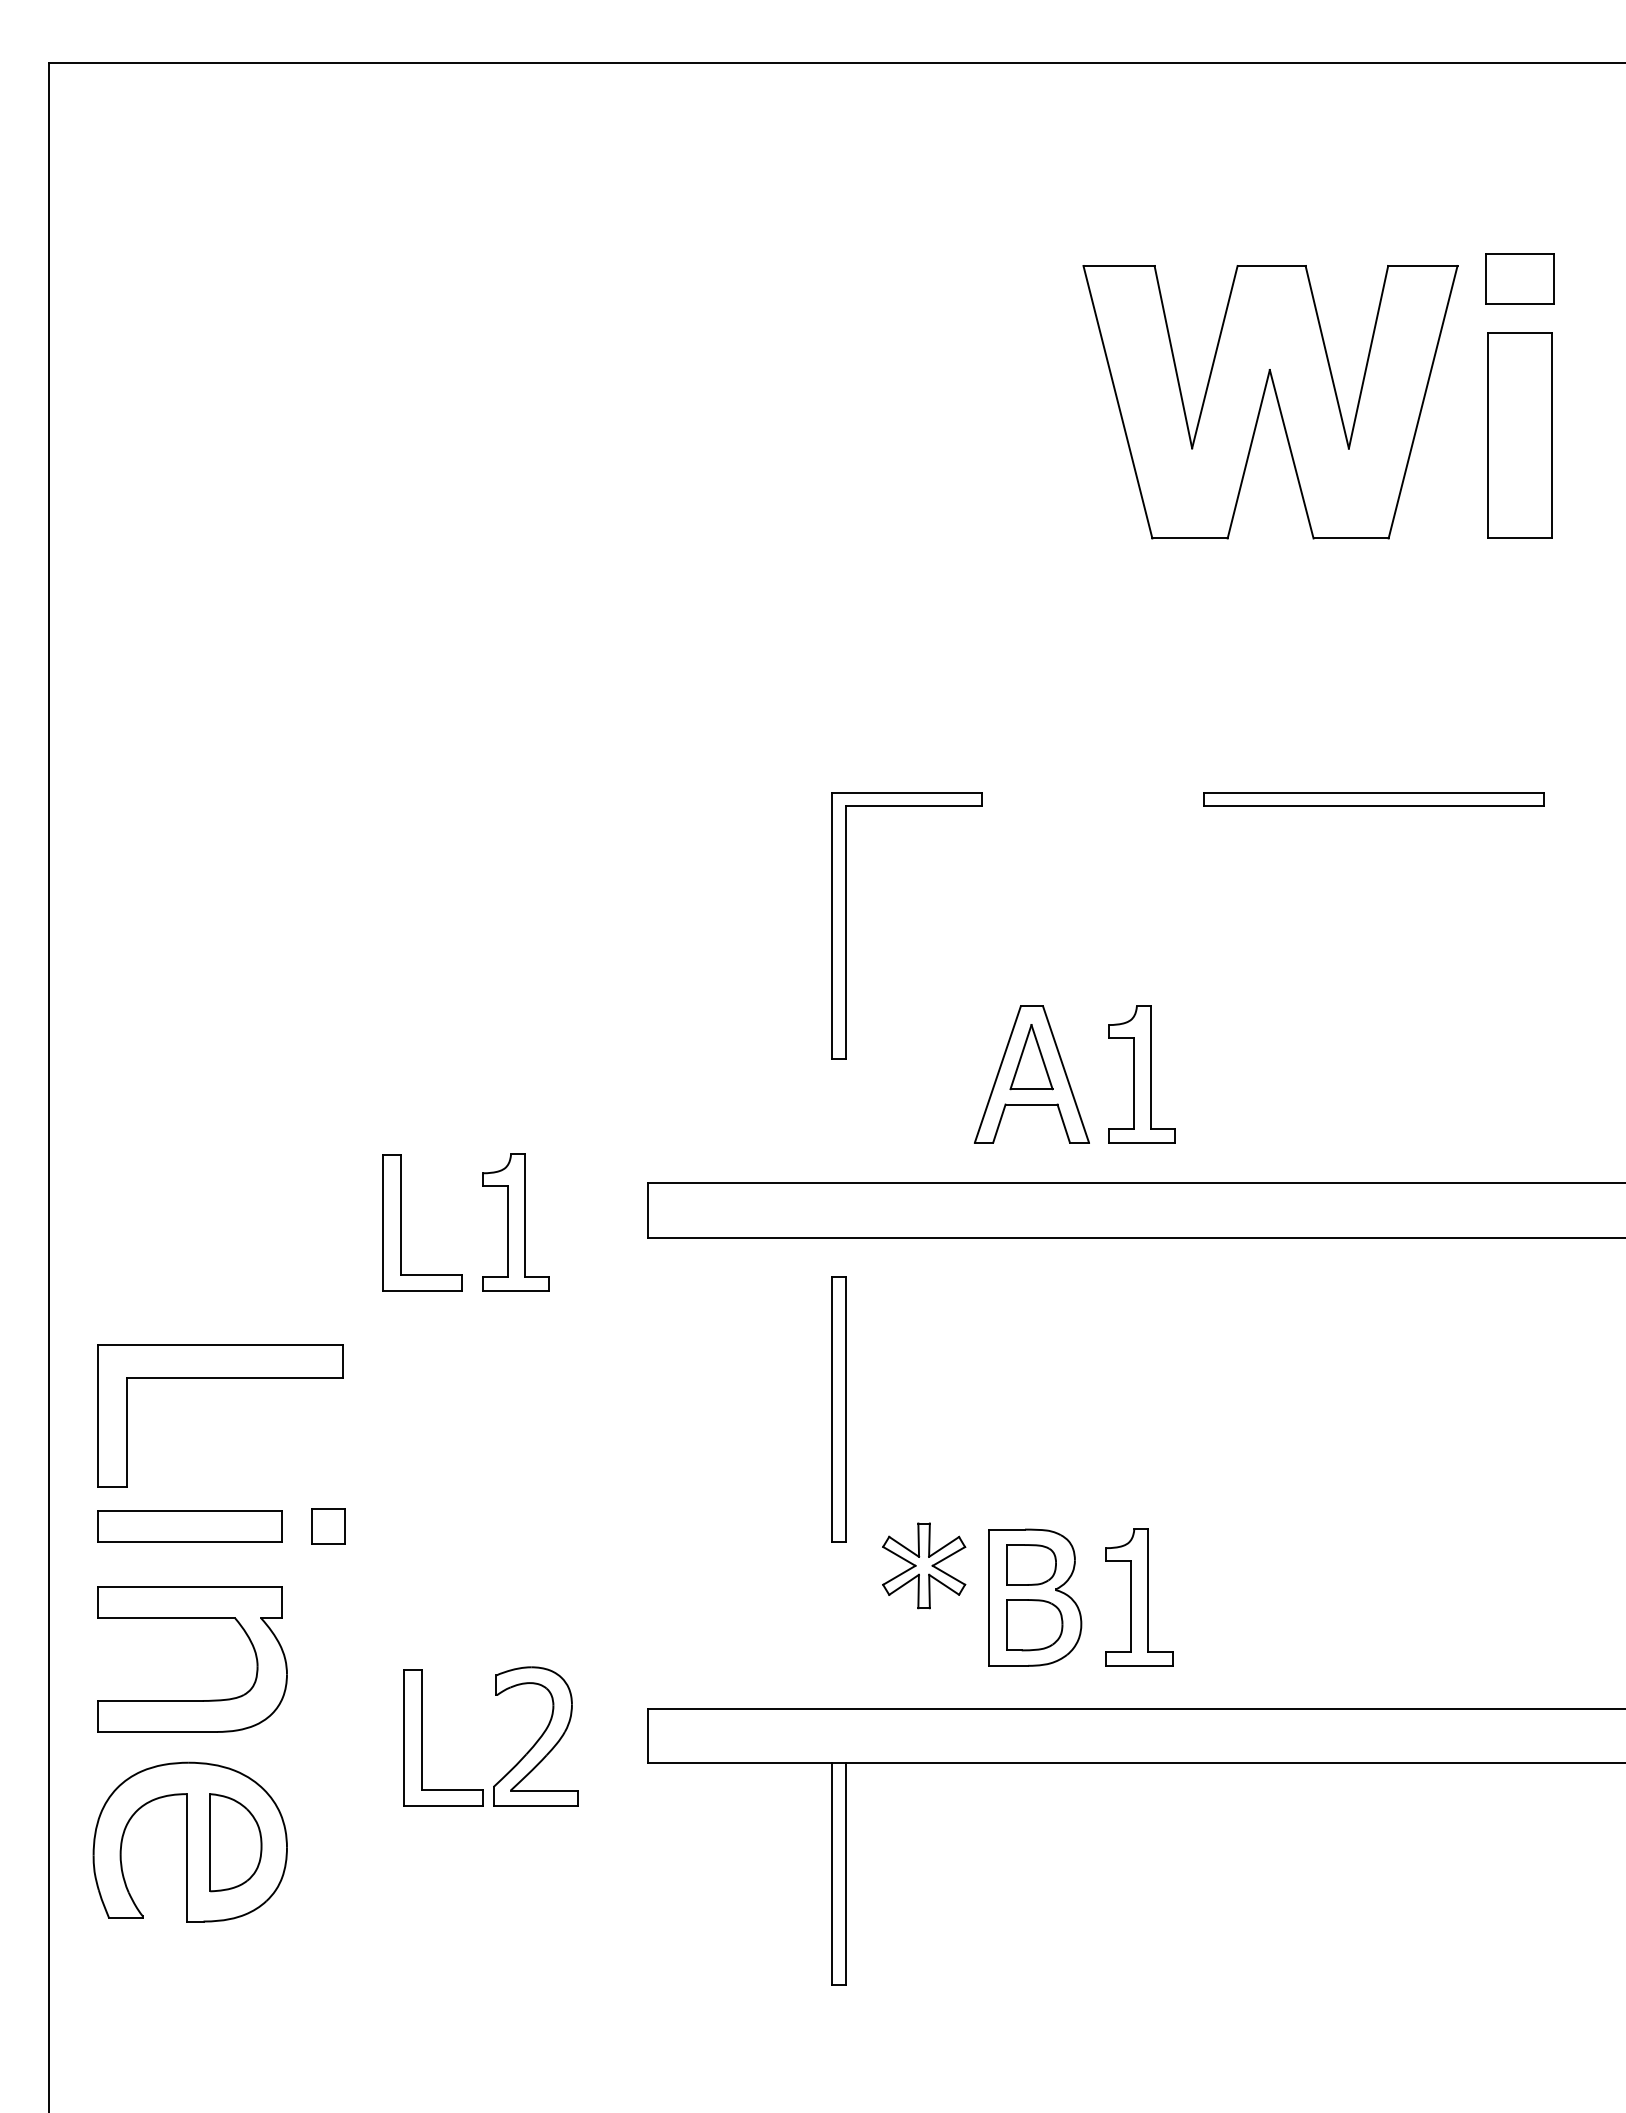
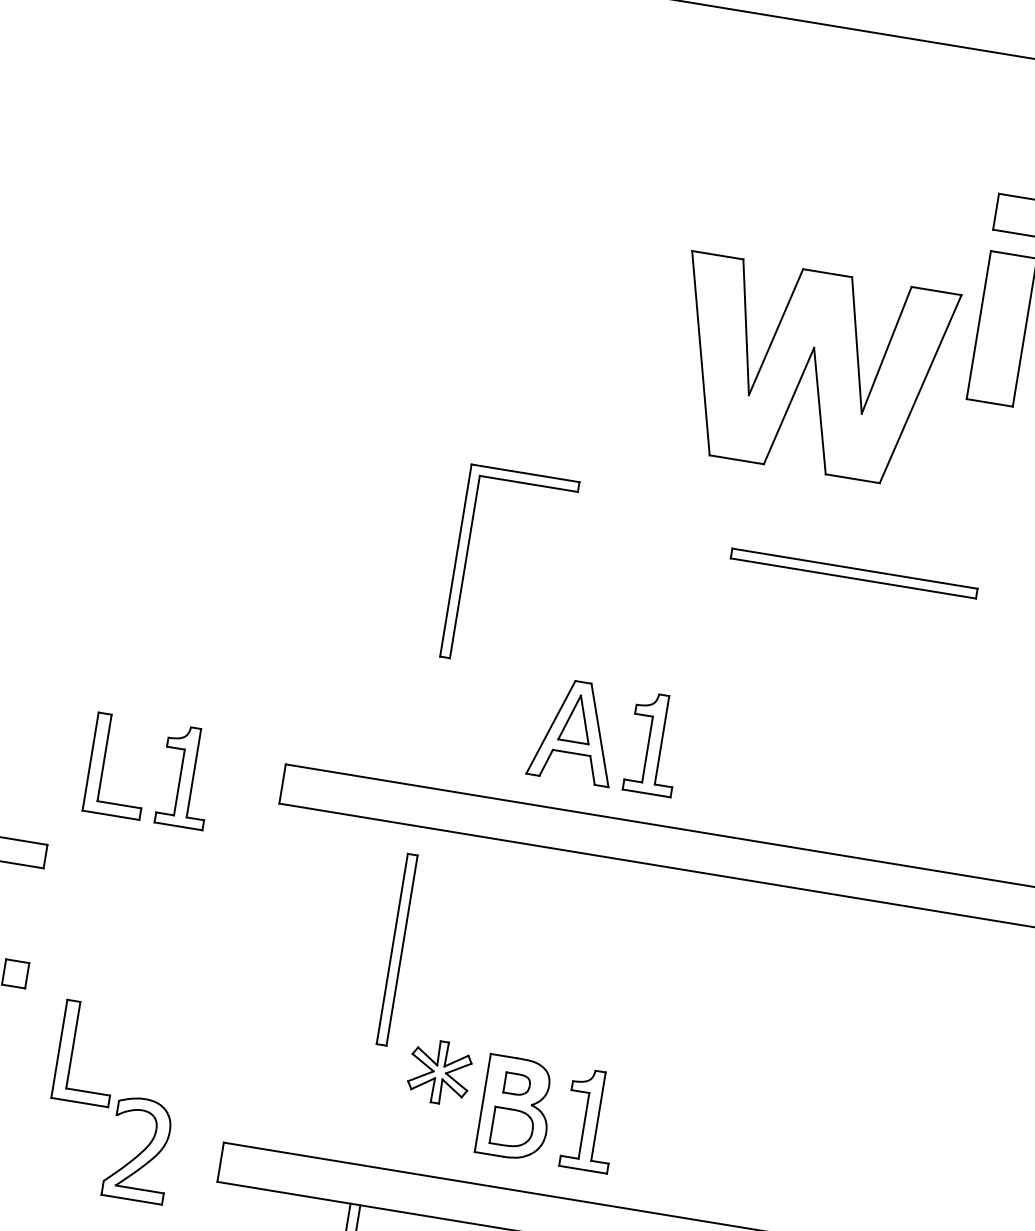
part: (1276, 400) -> (815, 370), moved
part: (846, 925) -> (466, 561), moved
part: (1031, 1564) -> (517, 1084), size x0.7
part: (422, 1737) -> (72, 1050), moved

